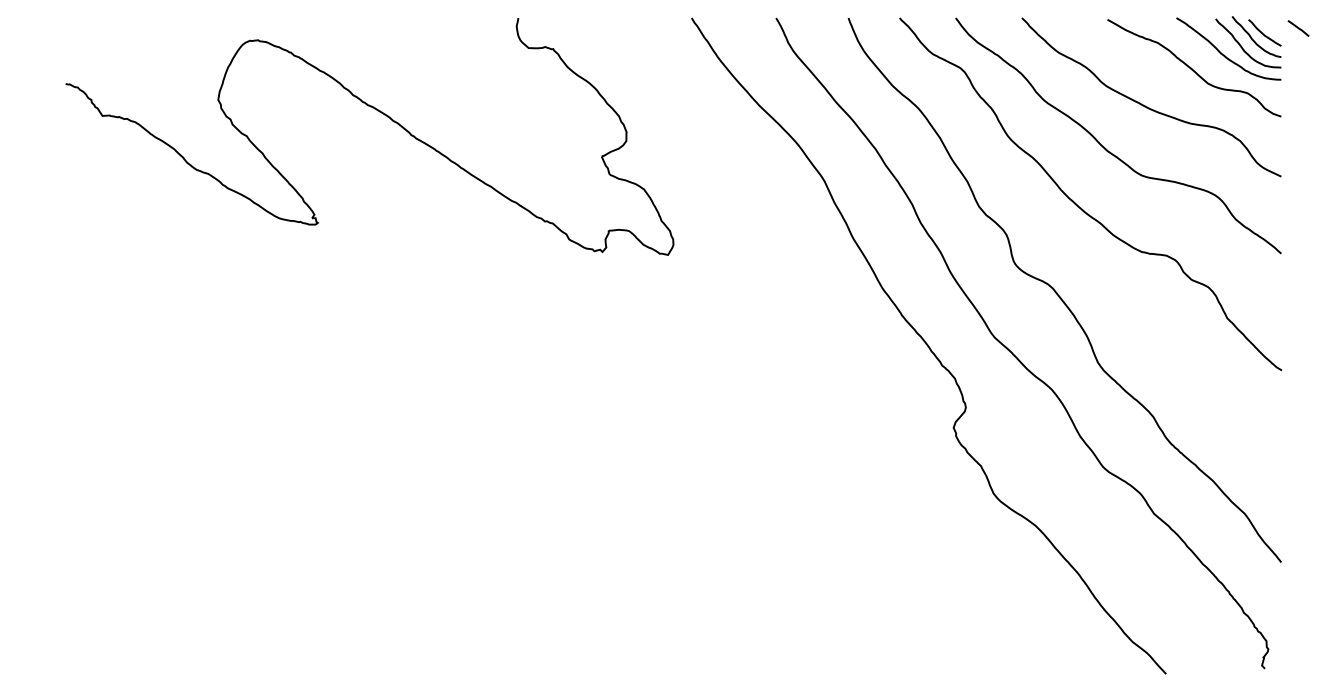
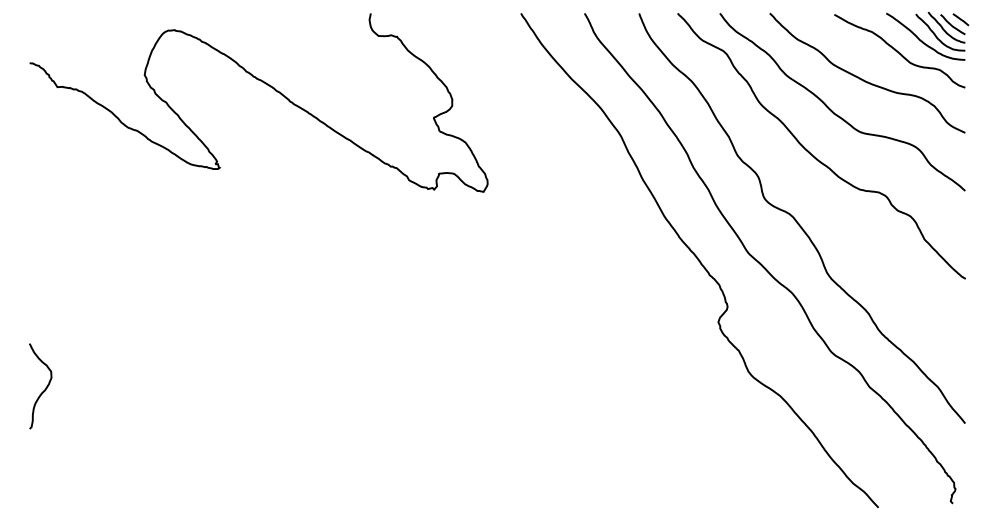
line: (1298, 28) -> (960, 19), moved
curve: (382, 114) -> (268, 86), moved
curve: (60, 515) -> (45, 388), added

